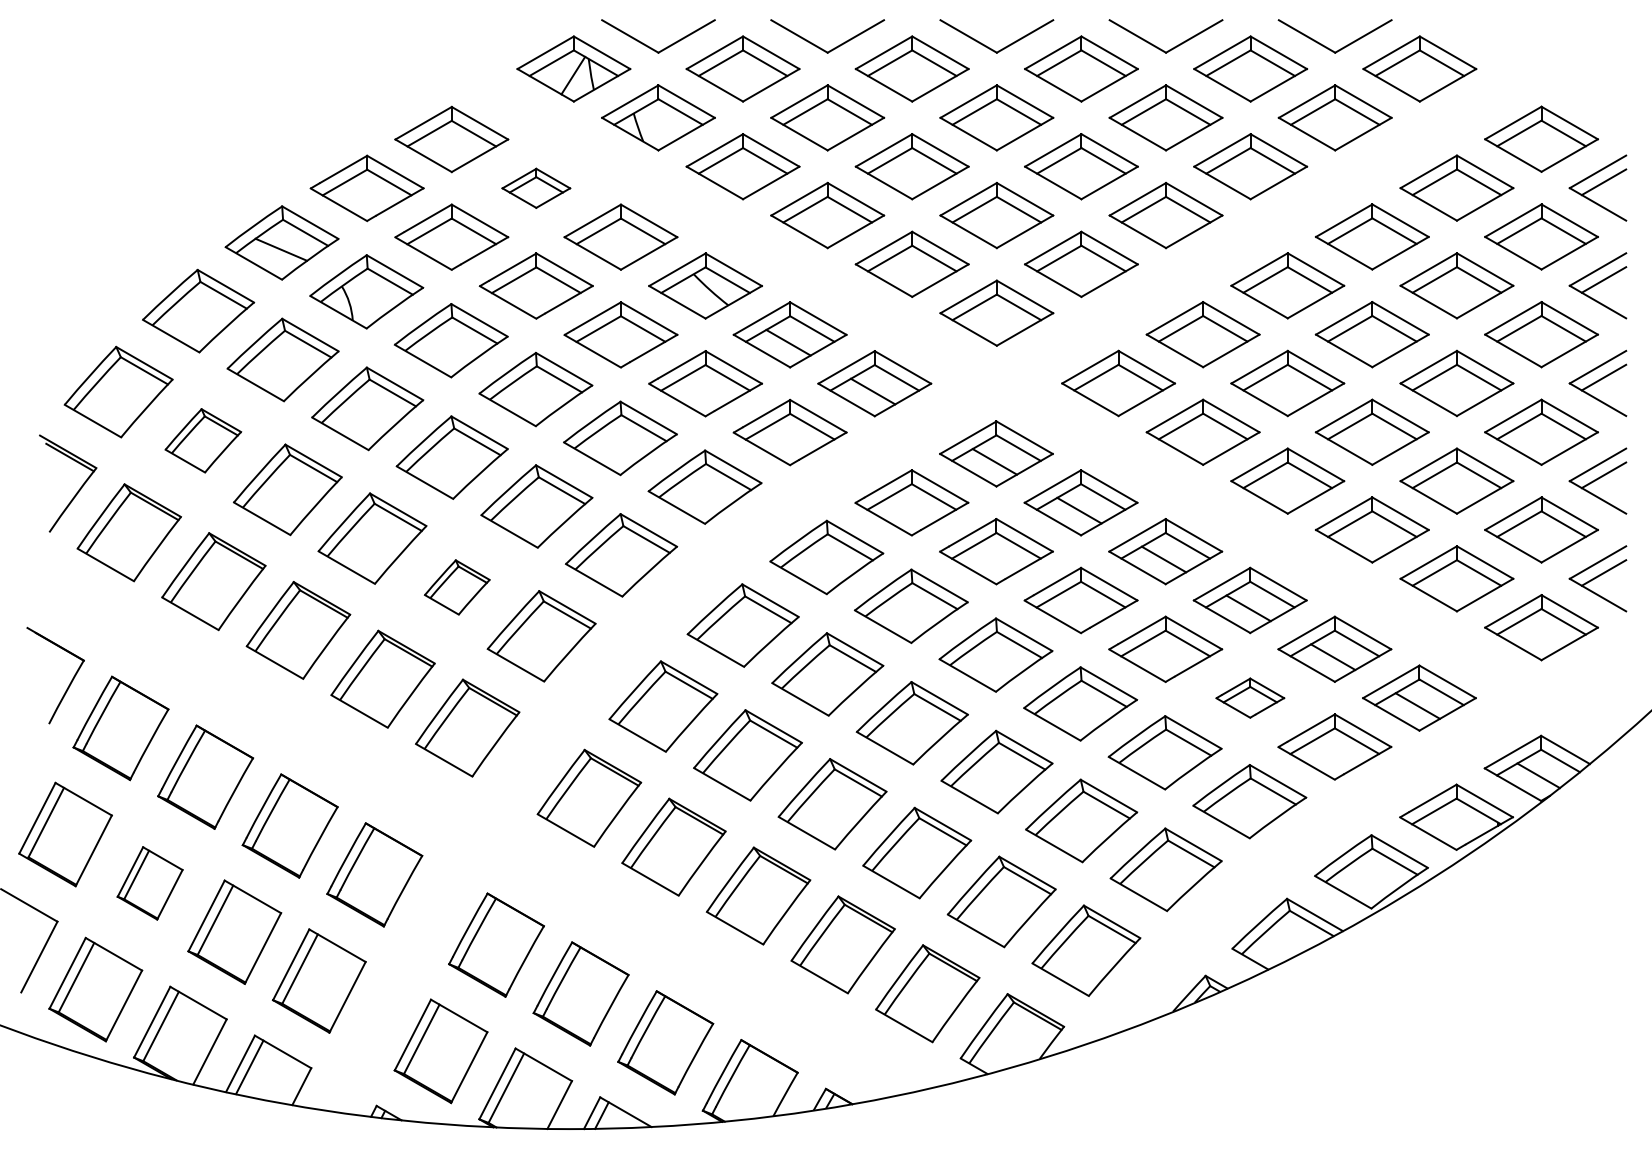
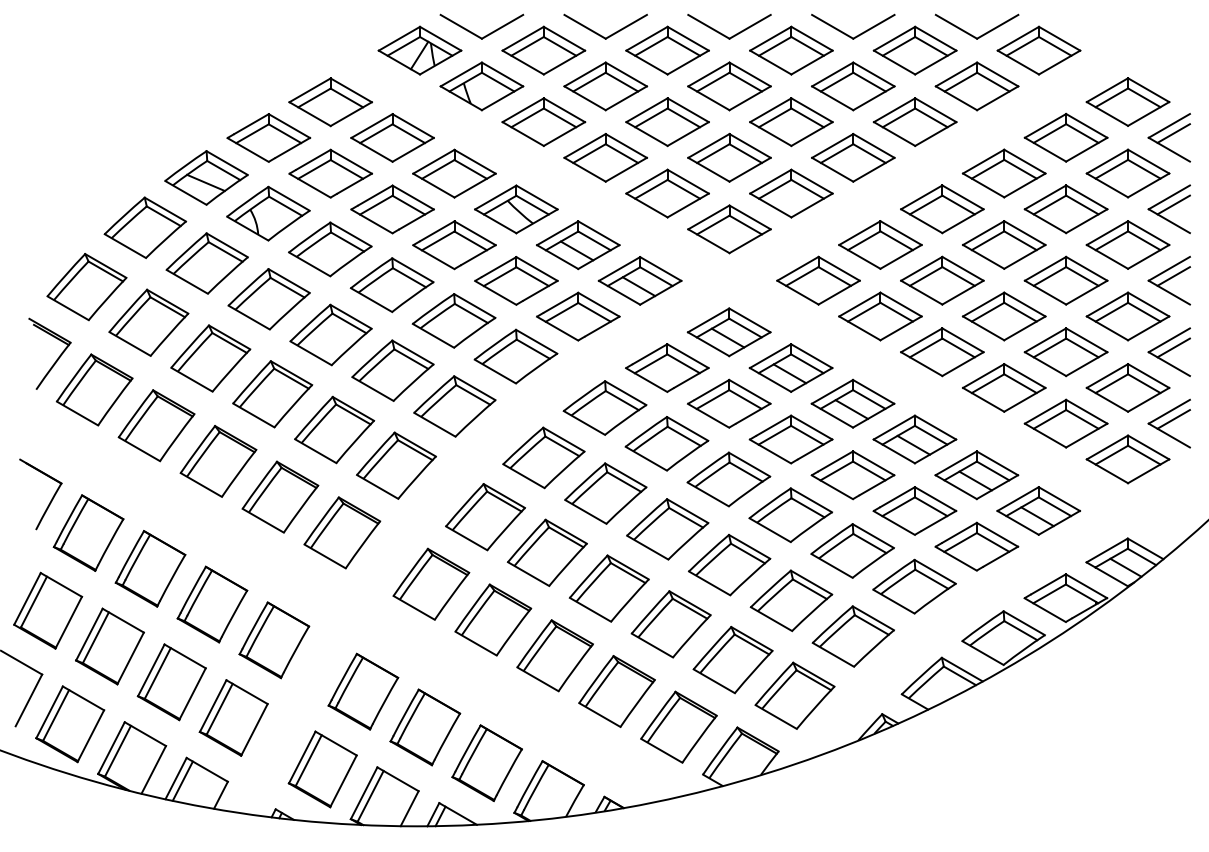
part: (536, 187) -> (392, 137), size x1.67
part: (202, 440) -> (148, 322), size x1.43
part: (456, 586) -> (334, 429), size x1.67
part: (1249, 697) -> (914, 510), size x1.67
part: (149, 883) -> (109, 646), size x1.43

